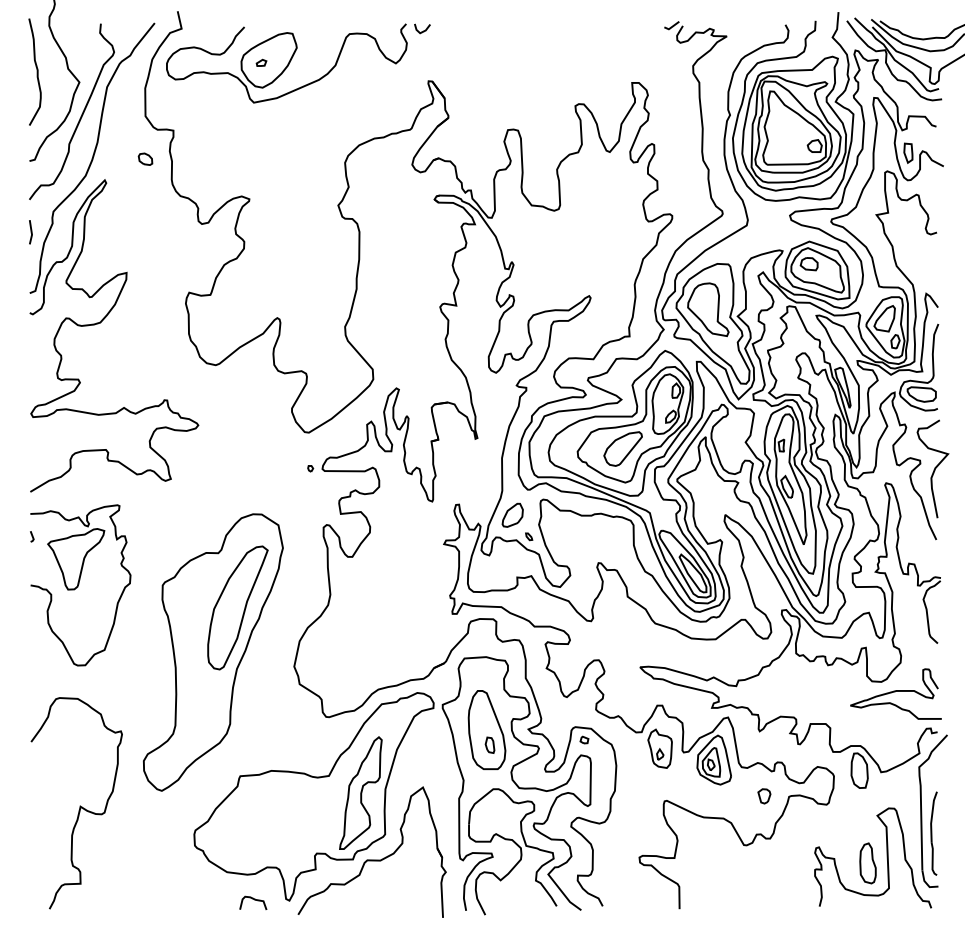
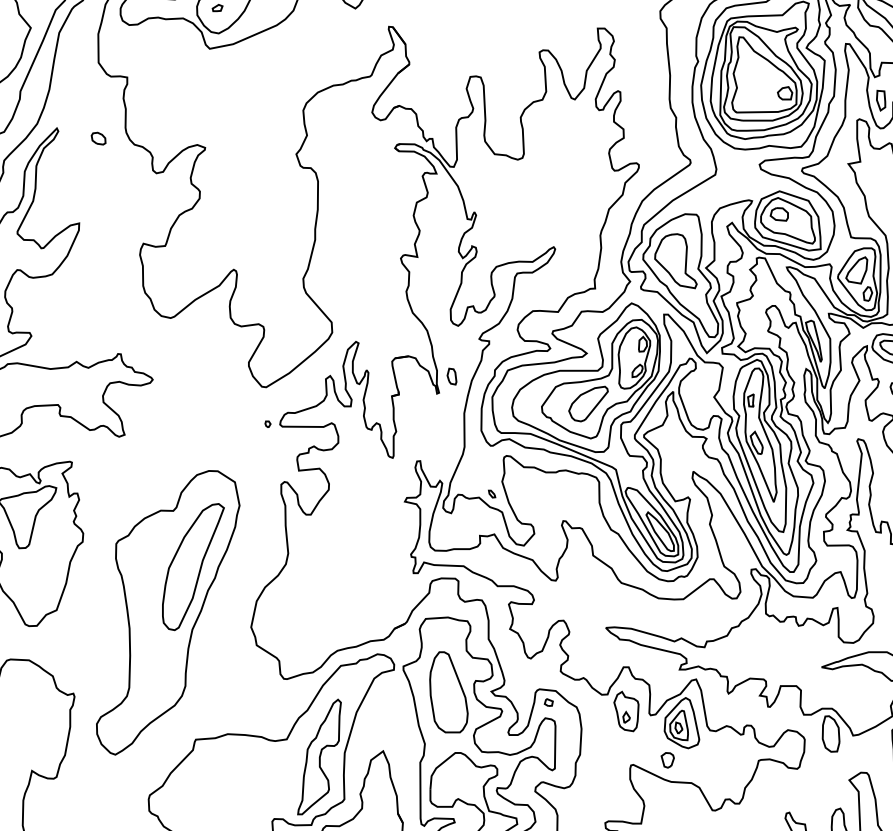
part: (145, 158) -> (98, 137), moved
part: (512, 514) -> (475, 471), removed
part: (489, 744) -> (451, 375), moved
part: (764, 796) -> (667, 760), moved

